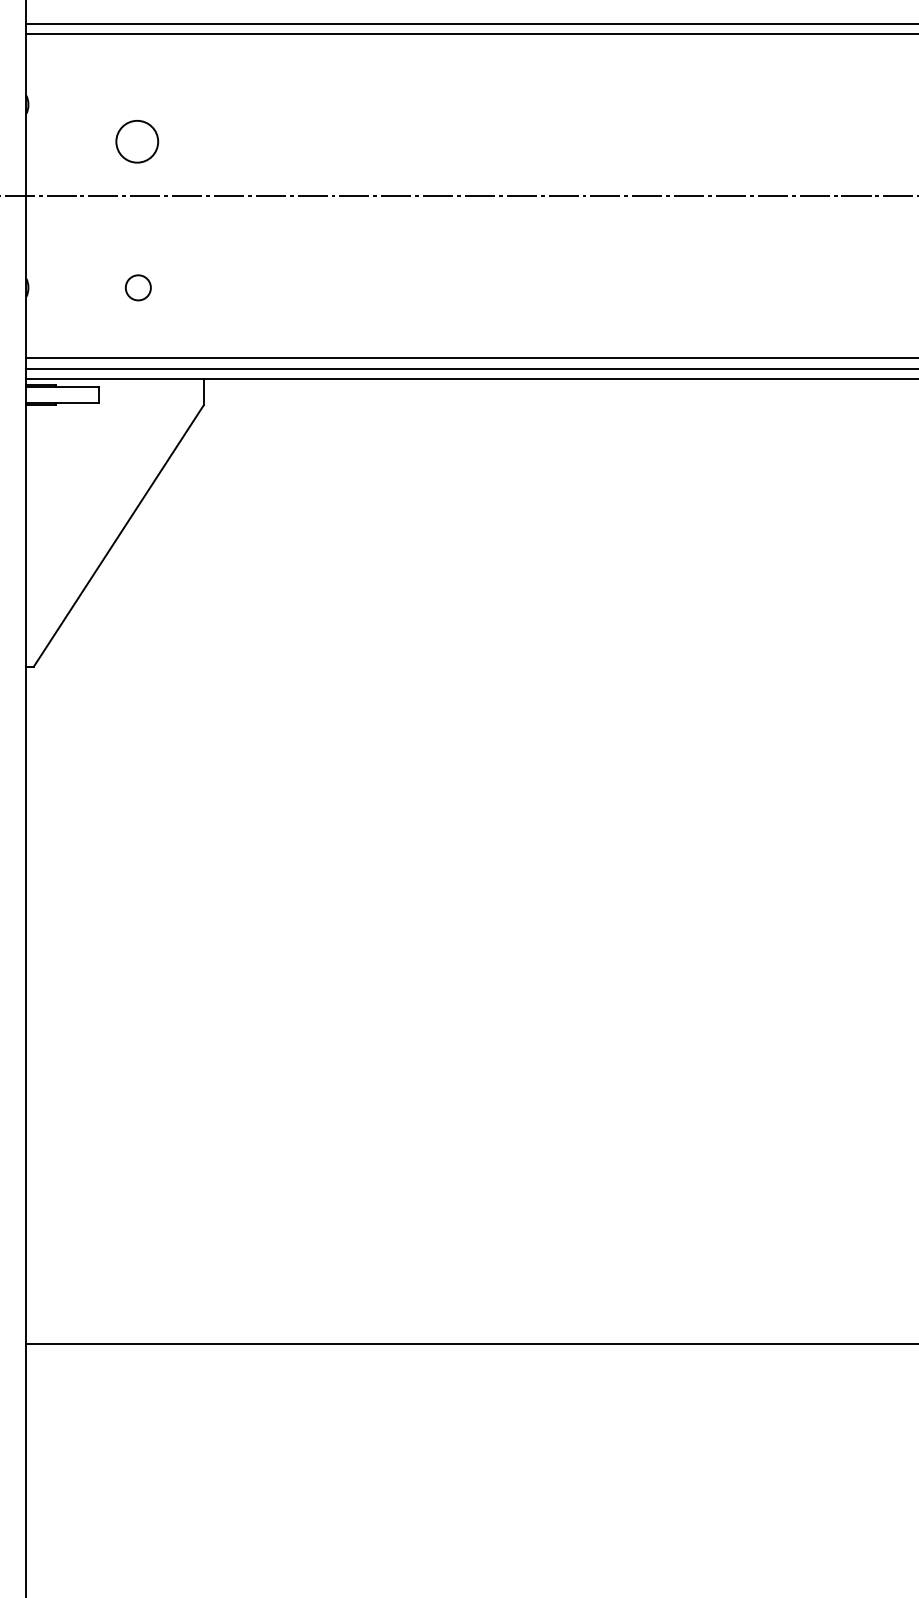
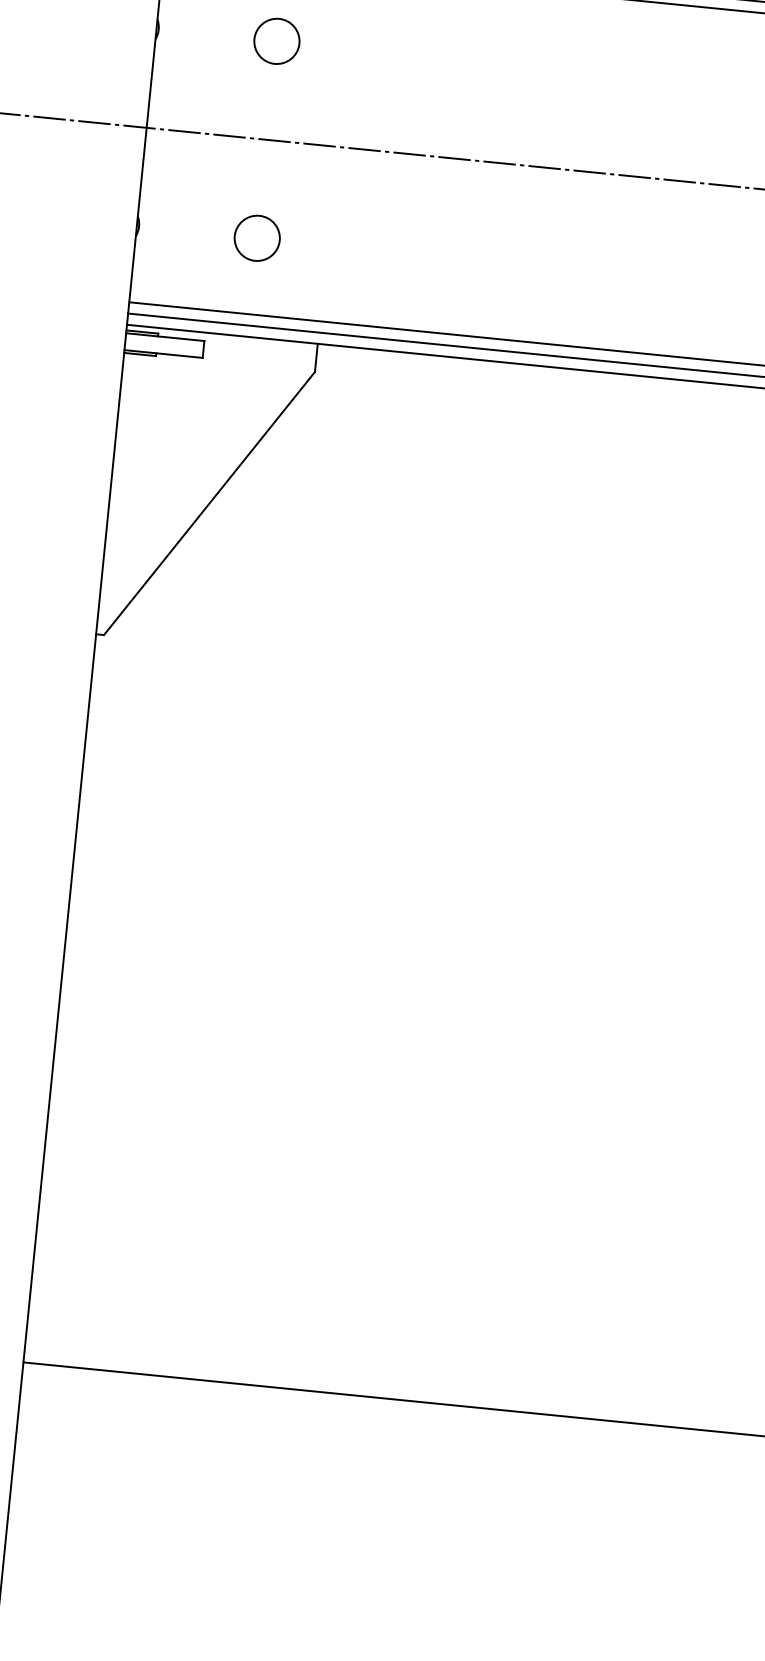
circle: (137, 141) -> (277, 41), moved
circle: (138, 287) -> (257, 238), size x1.67

